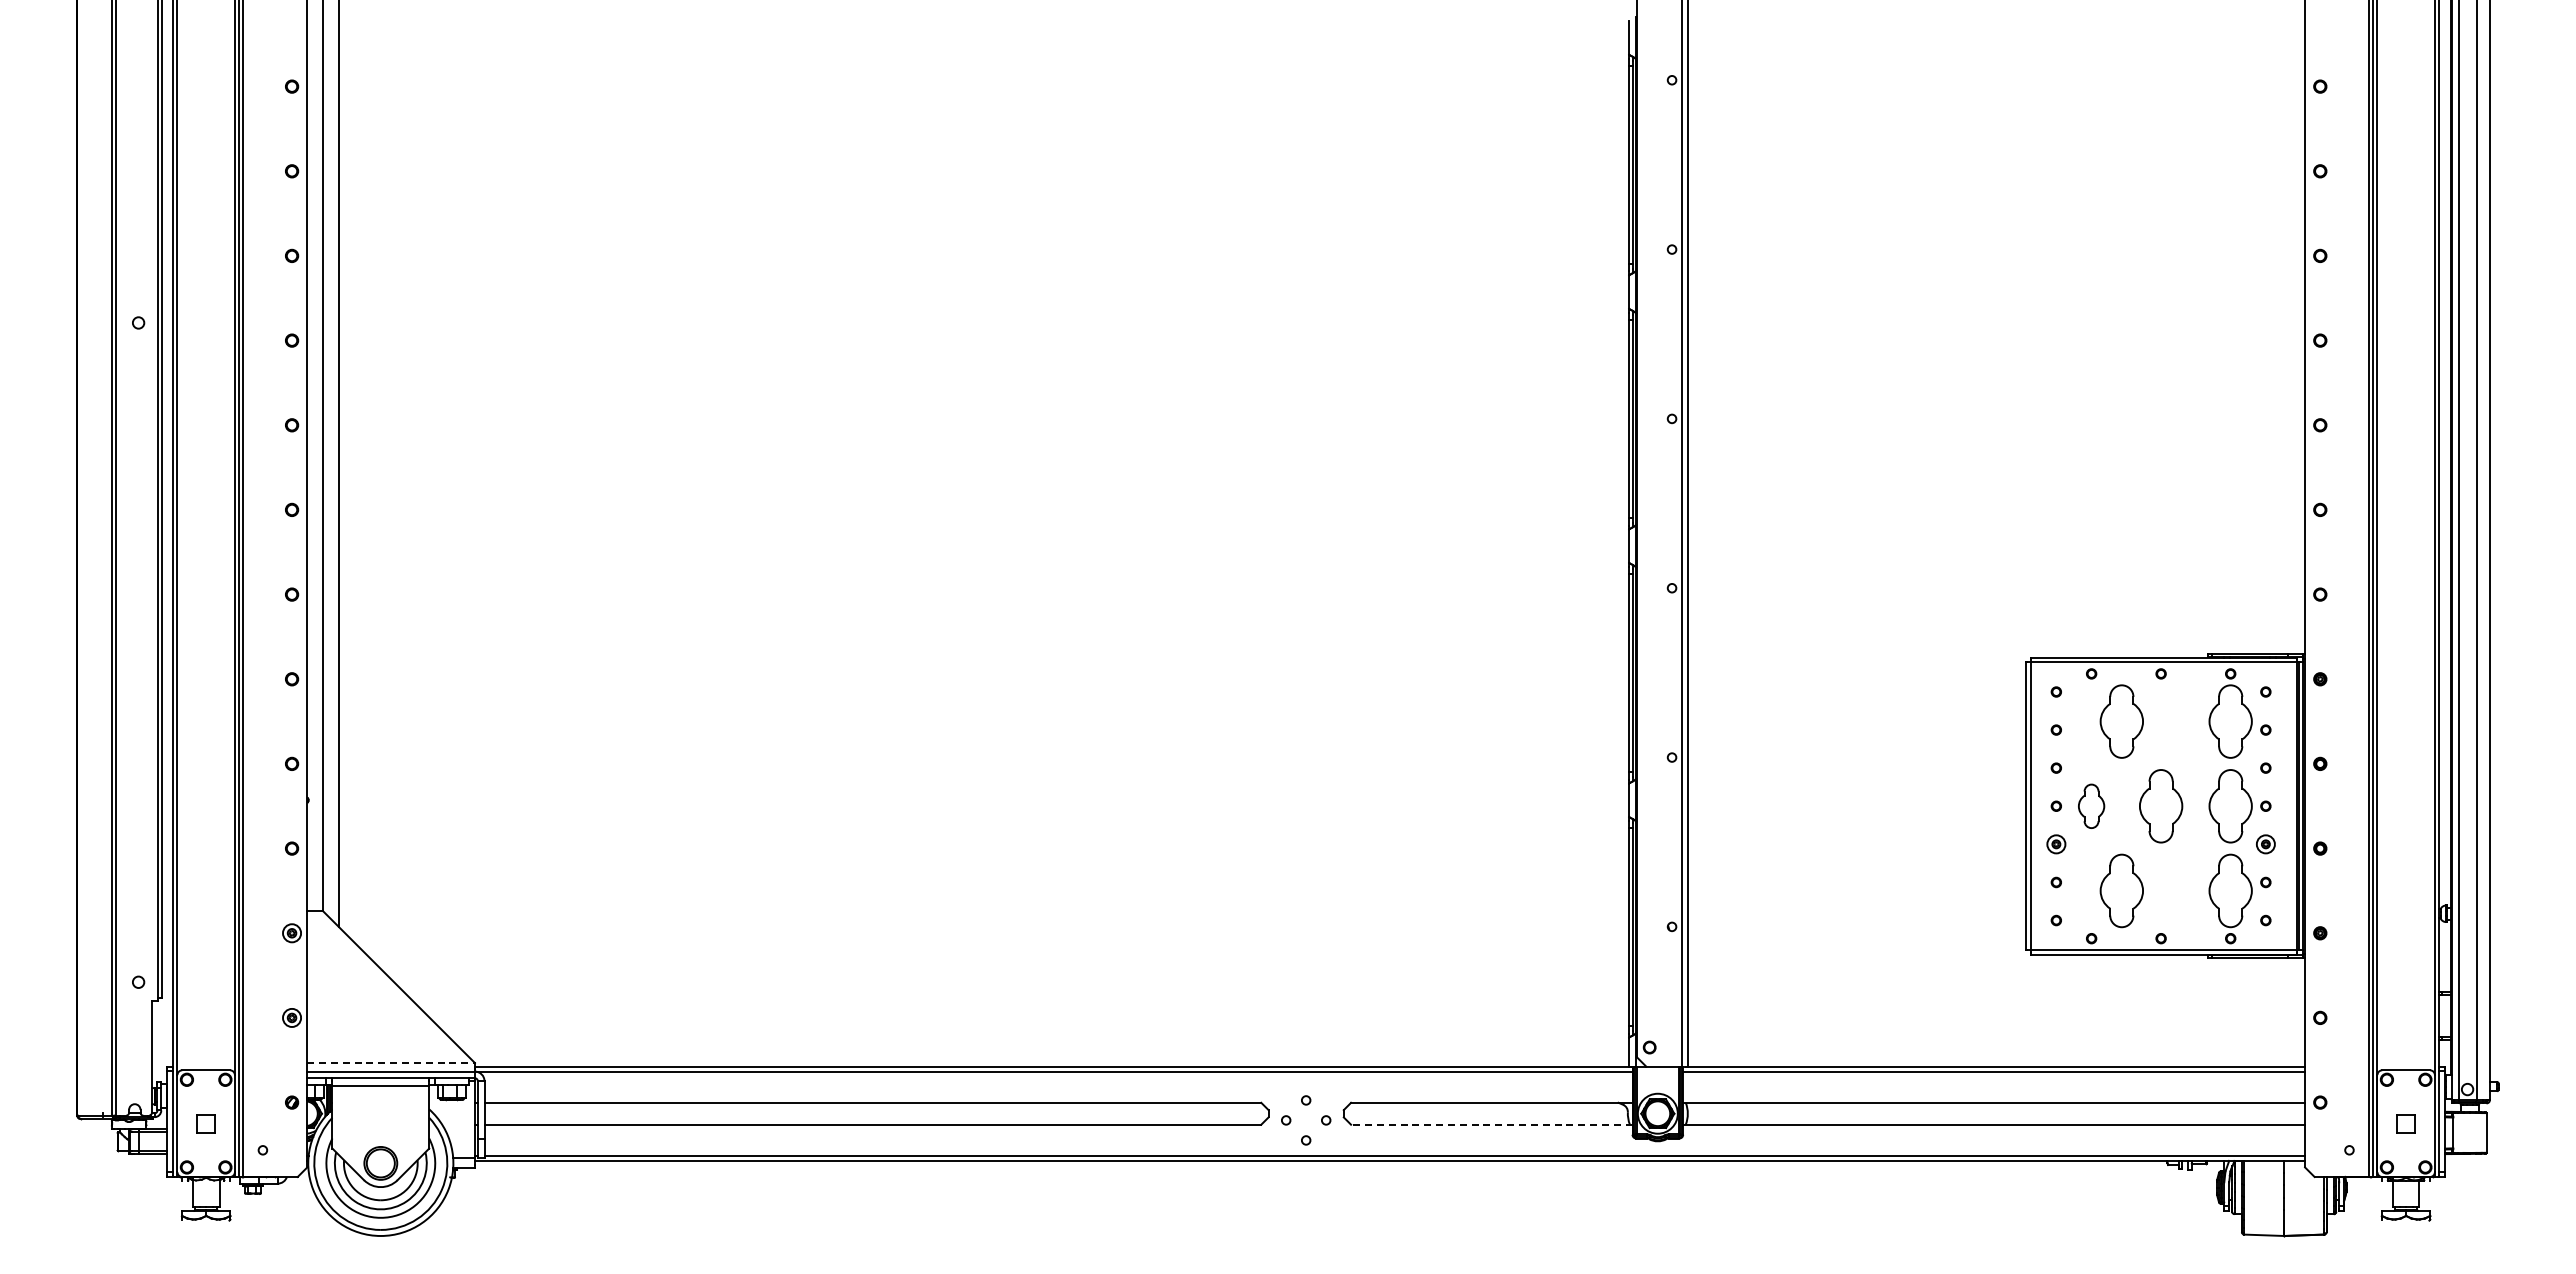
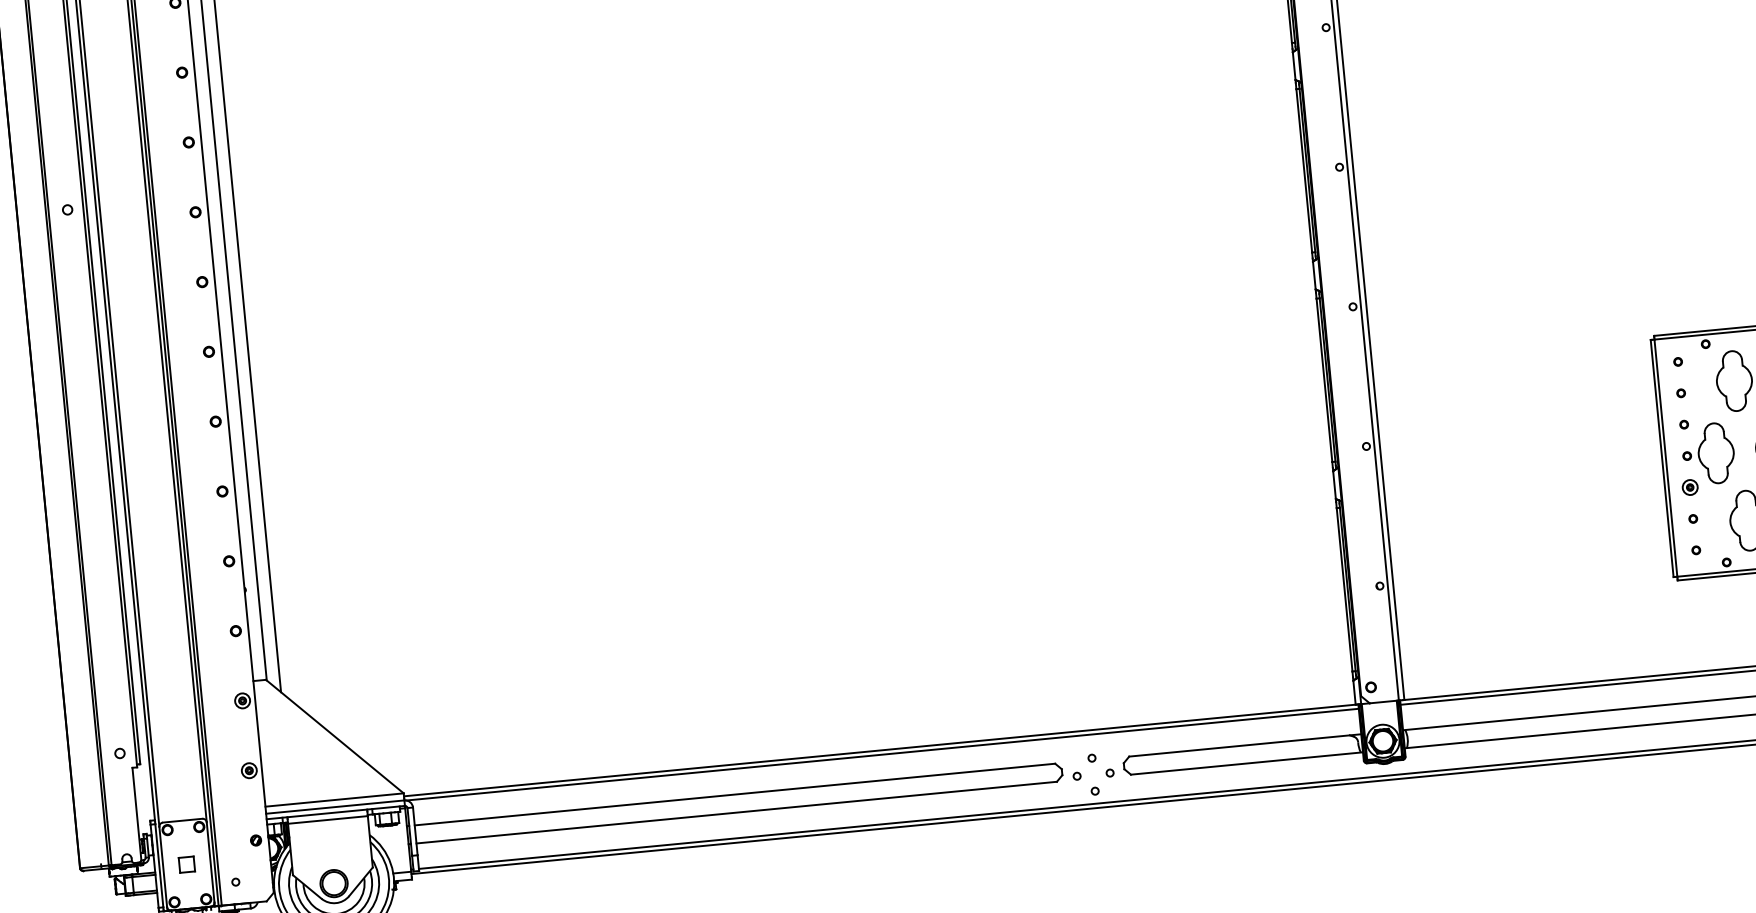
part: (2091, 806) -> (1716, 453), size x1.67
line: (391, 1063) -> (334, 800), dashed -> solid
line: (1491, 1124) -> (1246, 763), dashed -> solid

